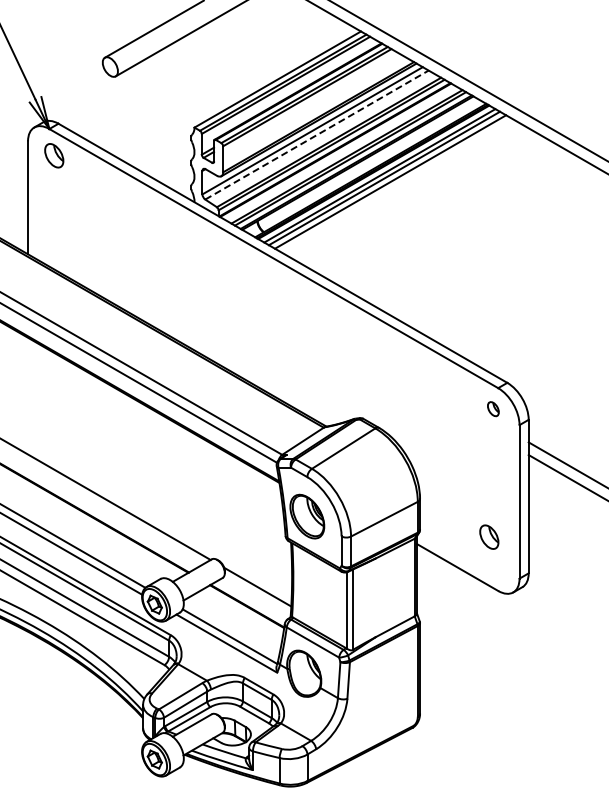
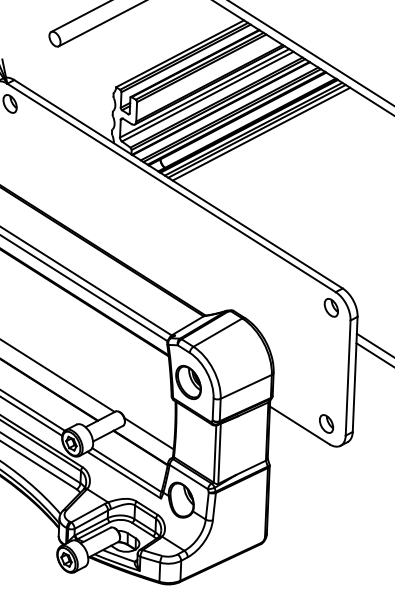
line: (316, 135) -> (207, 96), dashed -> solid
part: (493, 408) -> (331, 307), size x1.67
part: (489, 536) -> (326, 423), moved

